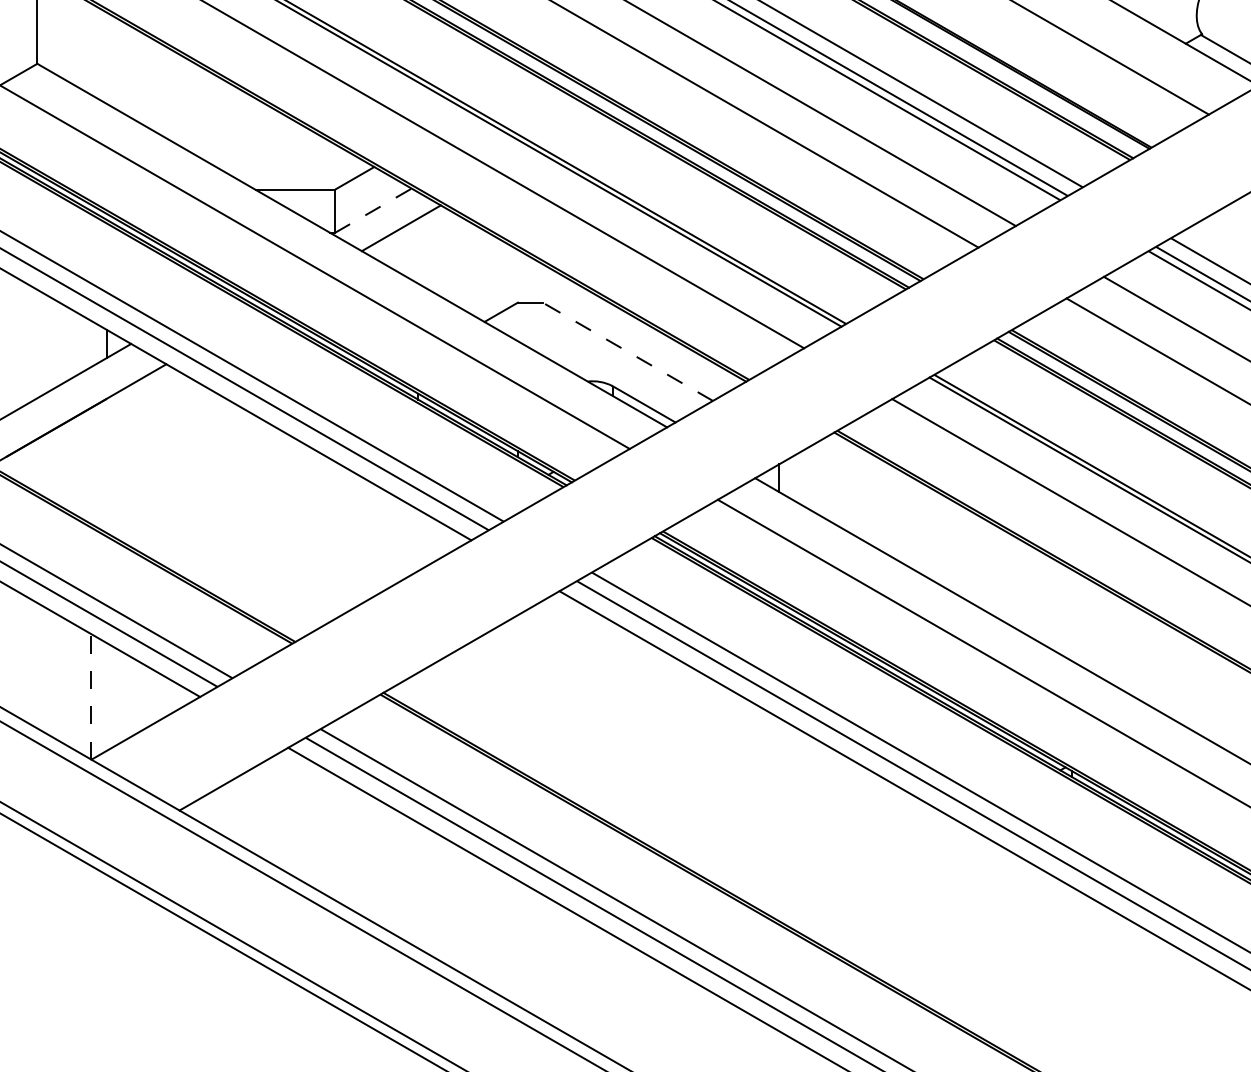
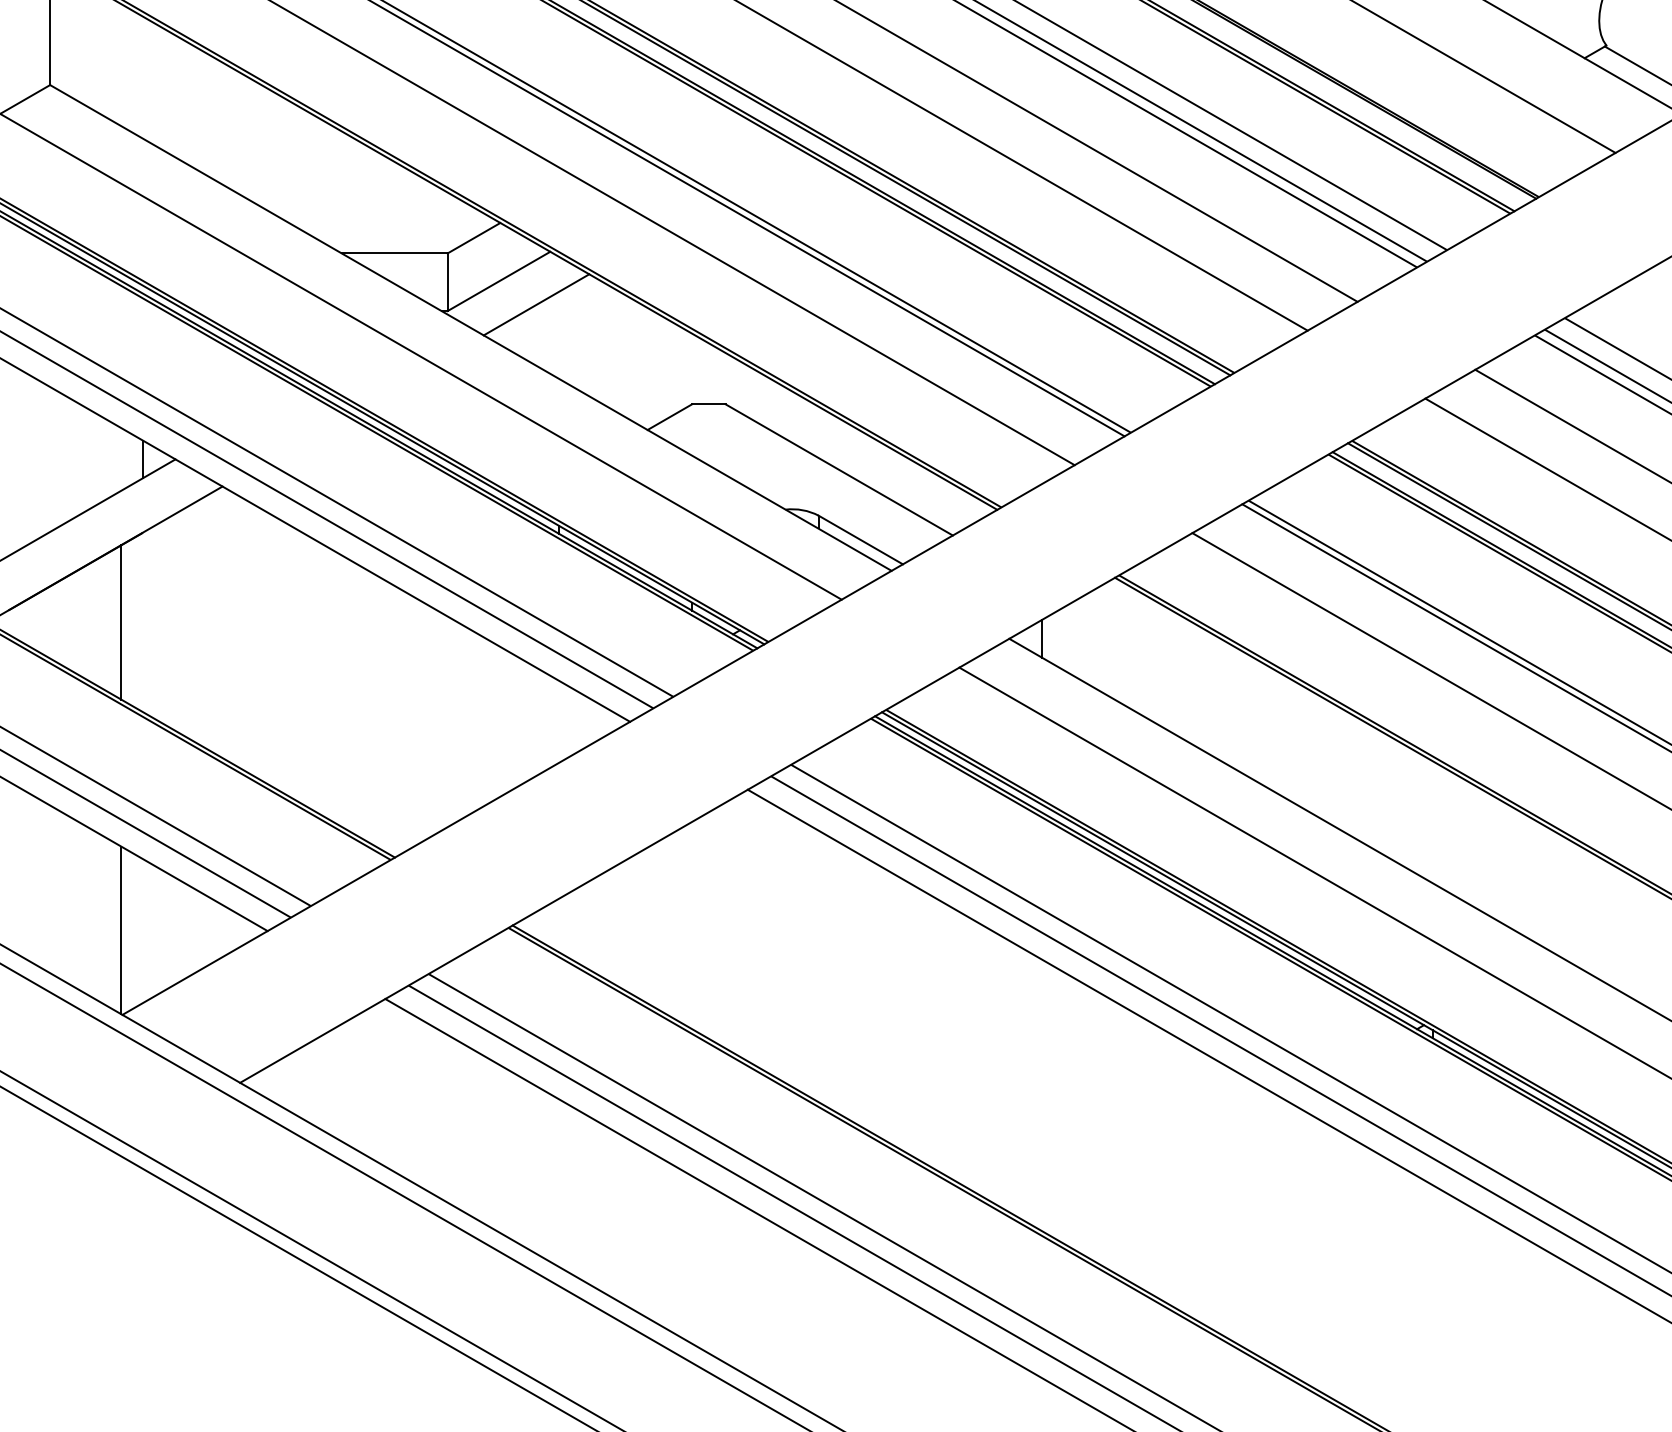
line: (373, 210) -> (499, 281), dashed -> solid
line: (627, 351) -> (838, 469), dashed -> solid
line: (90, 466) -> (121, 622), added
line: (90, 696) -> (121, 930), dashed -> solid

